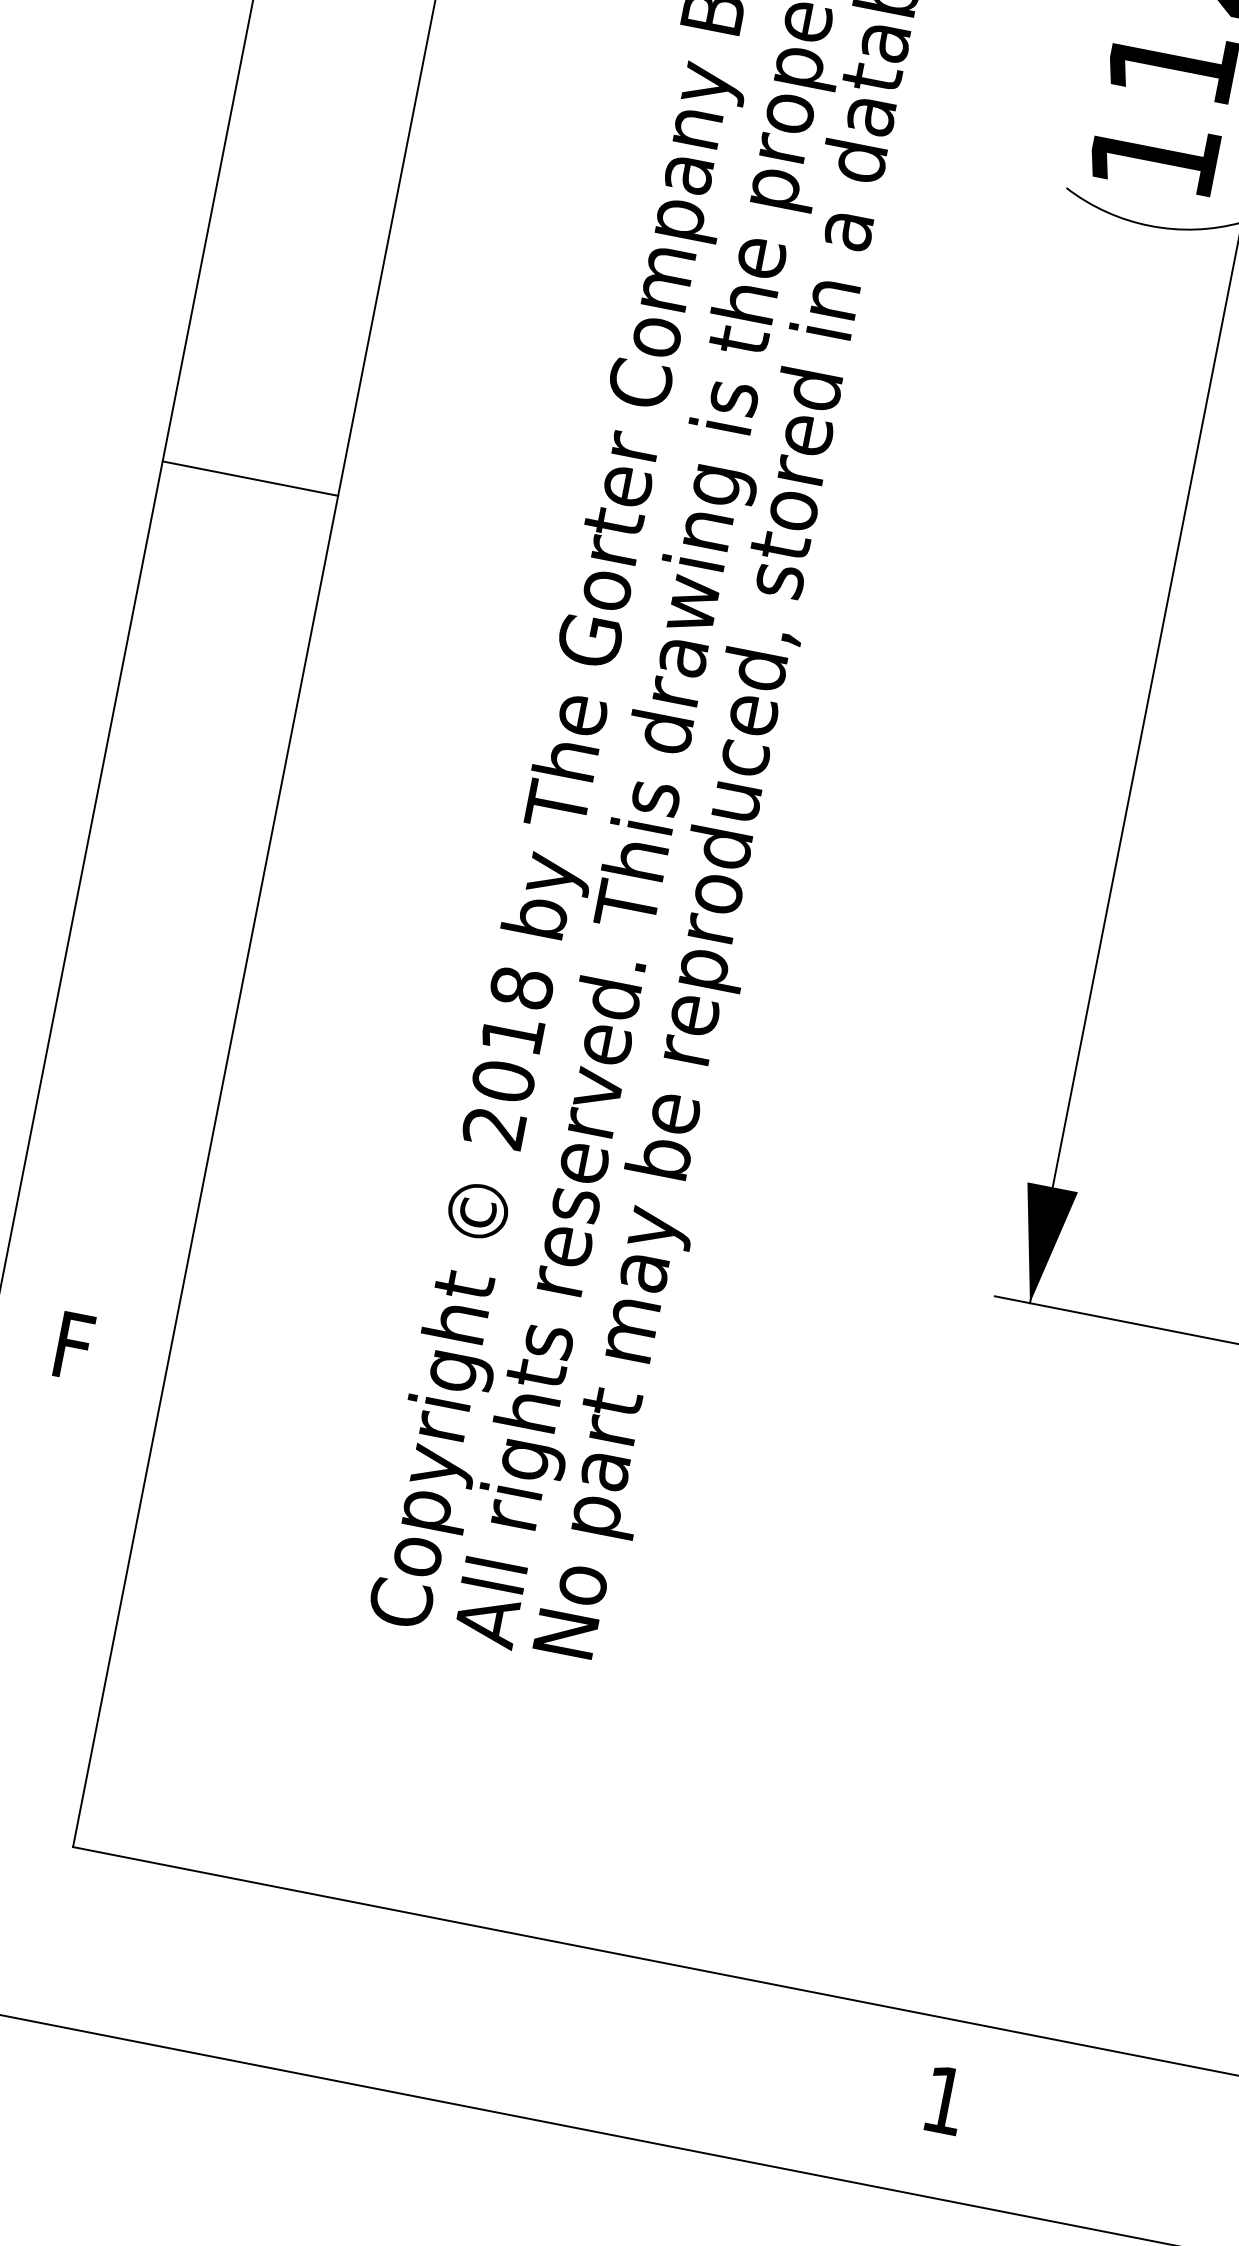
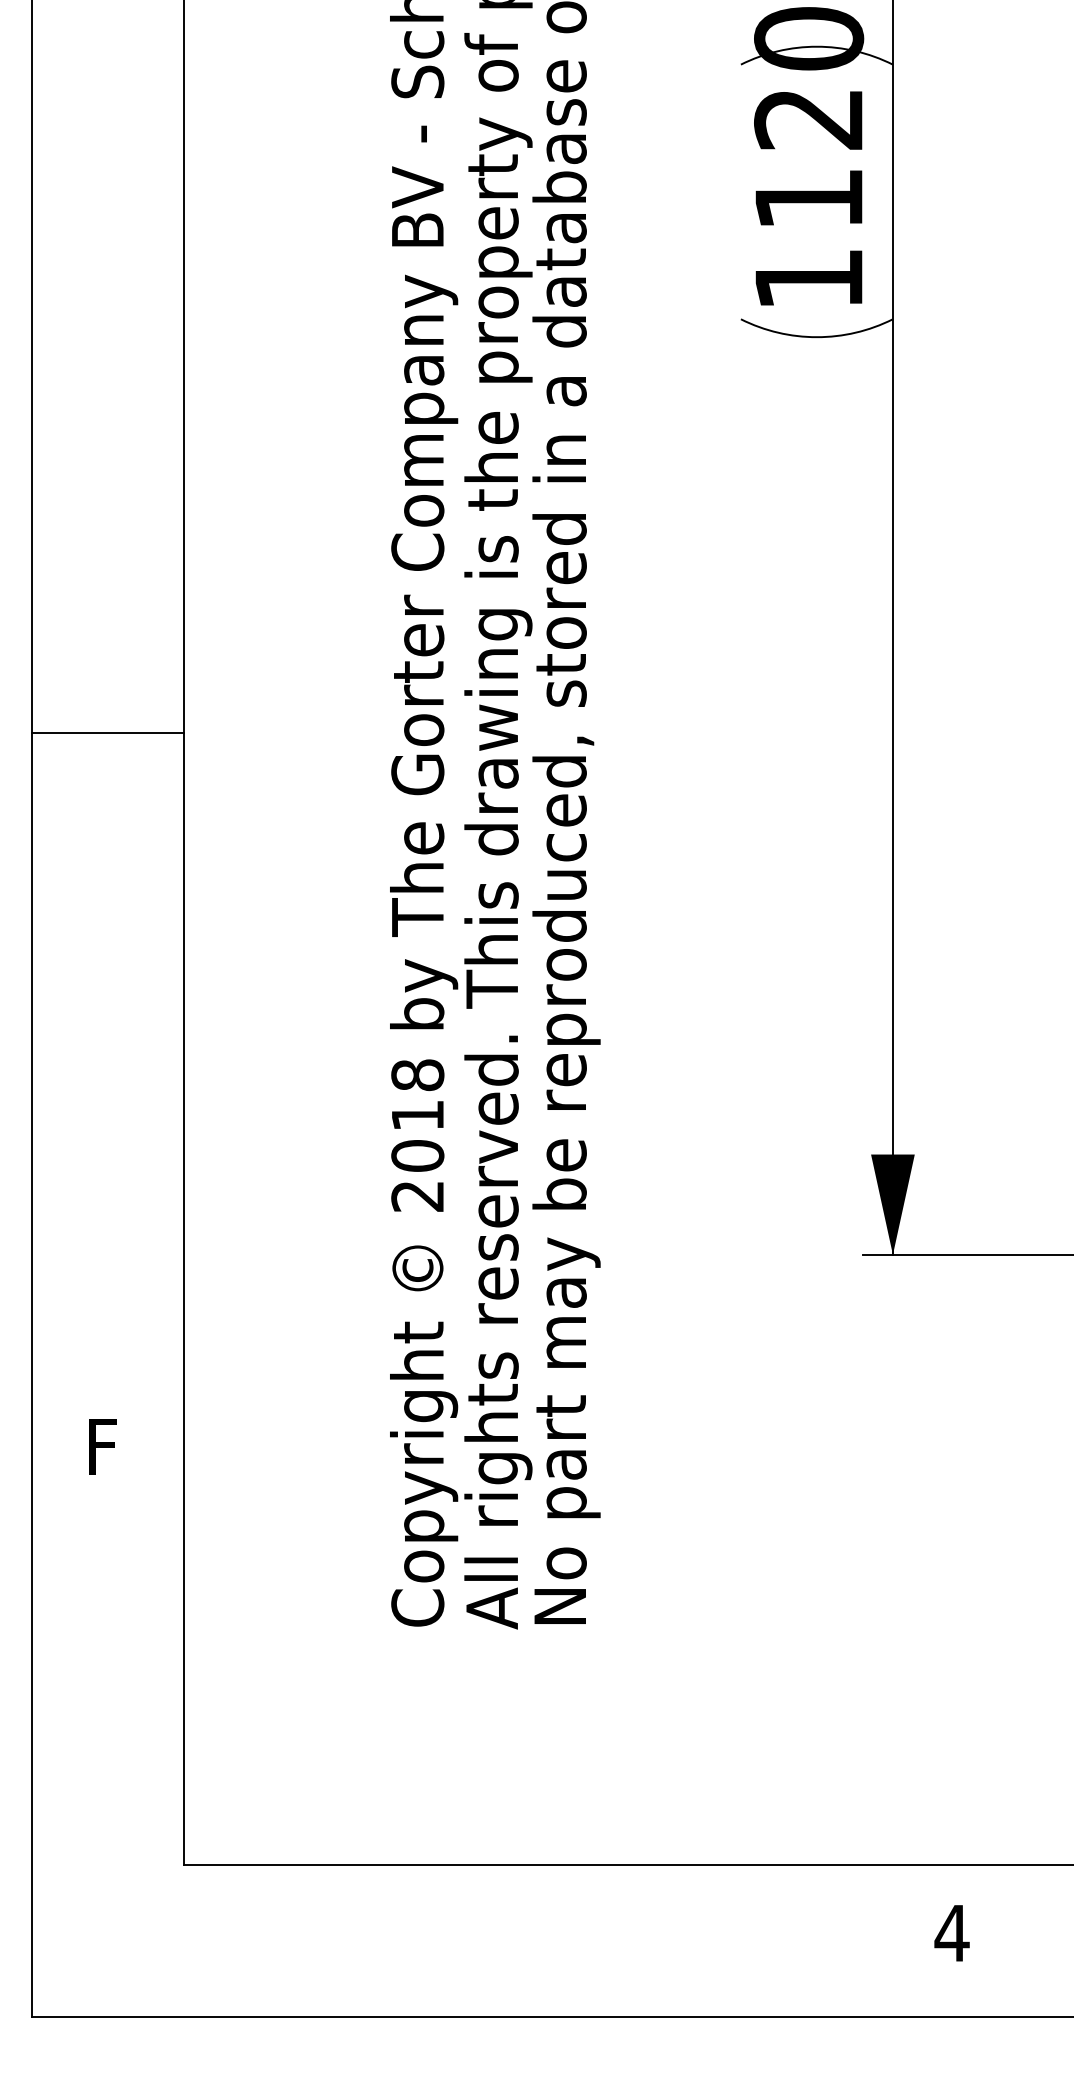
line: (250, 479) -> (108, 733), moved
text: (943, 2100) -> (951, 1933), 1 -> 4

